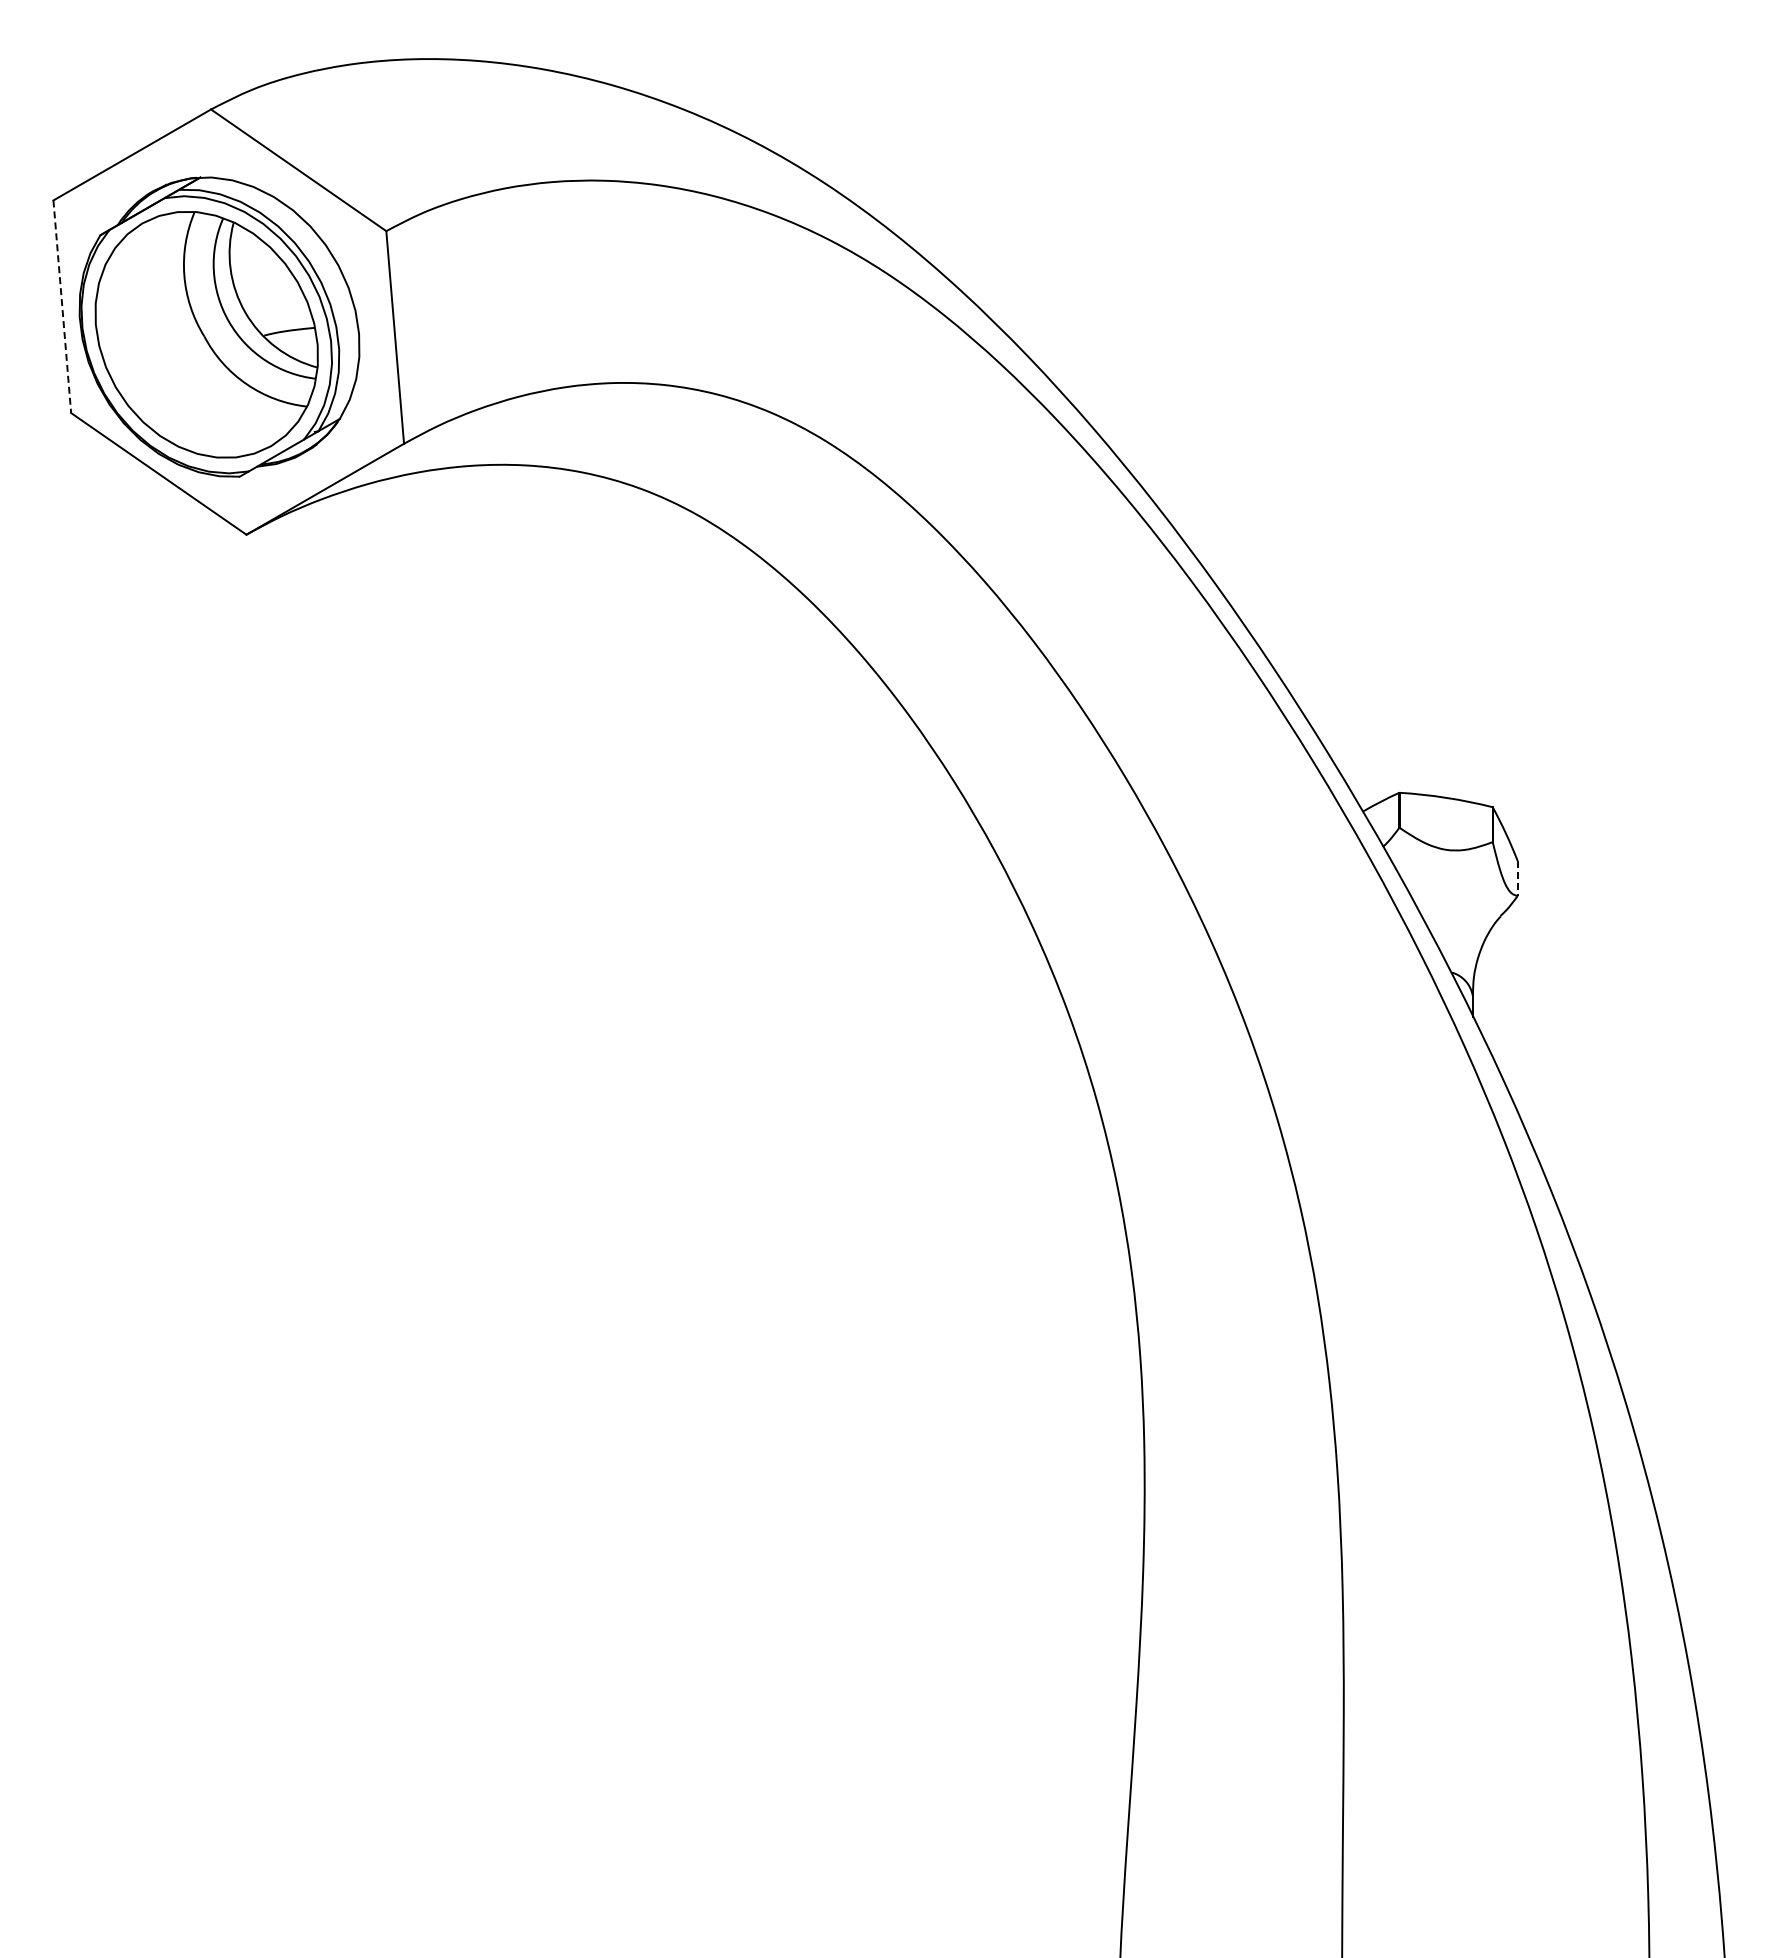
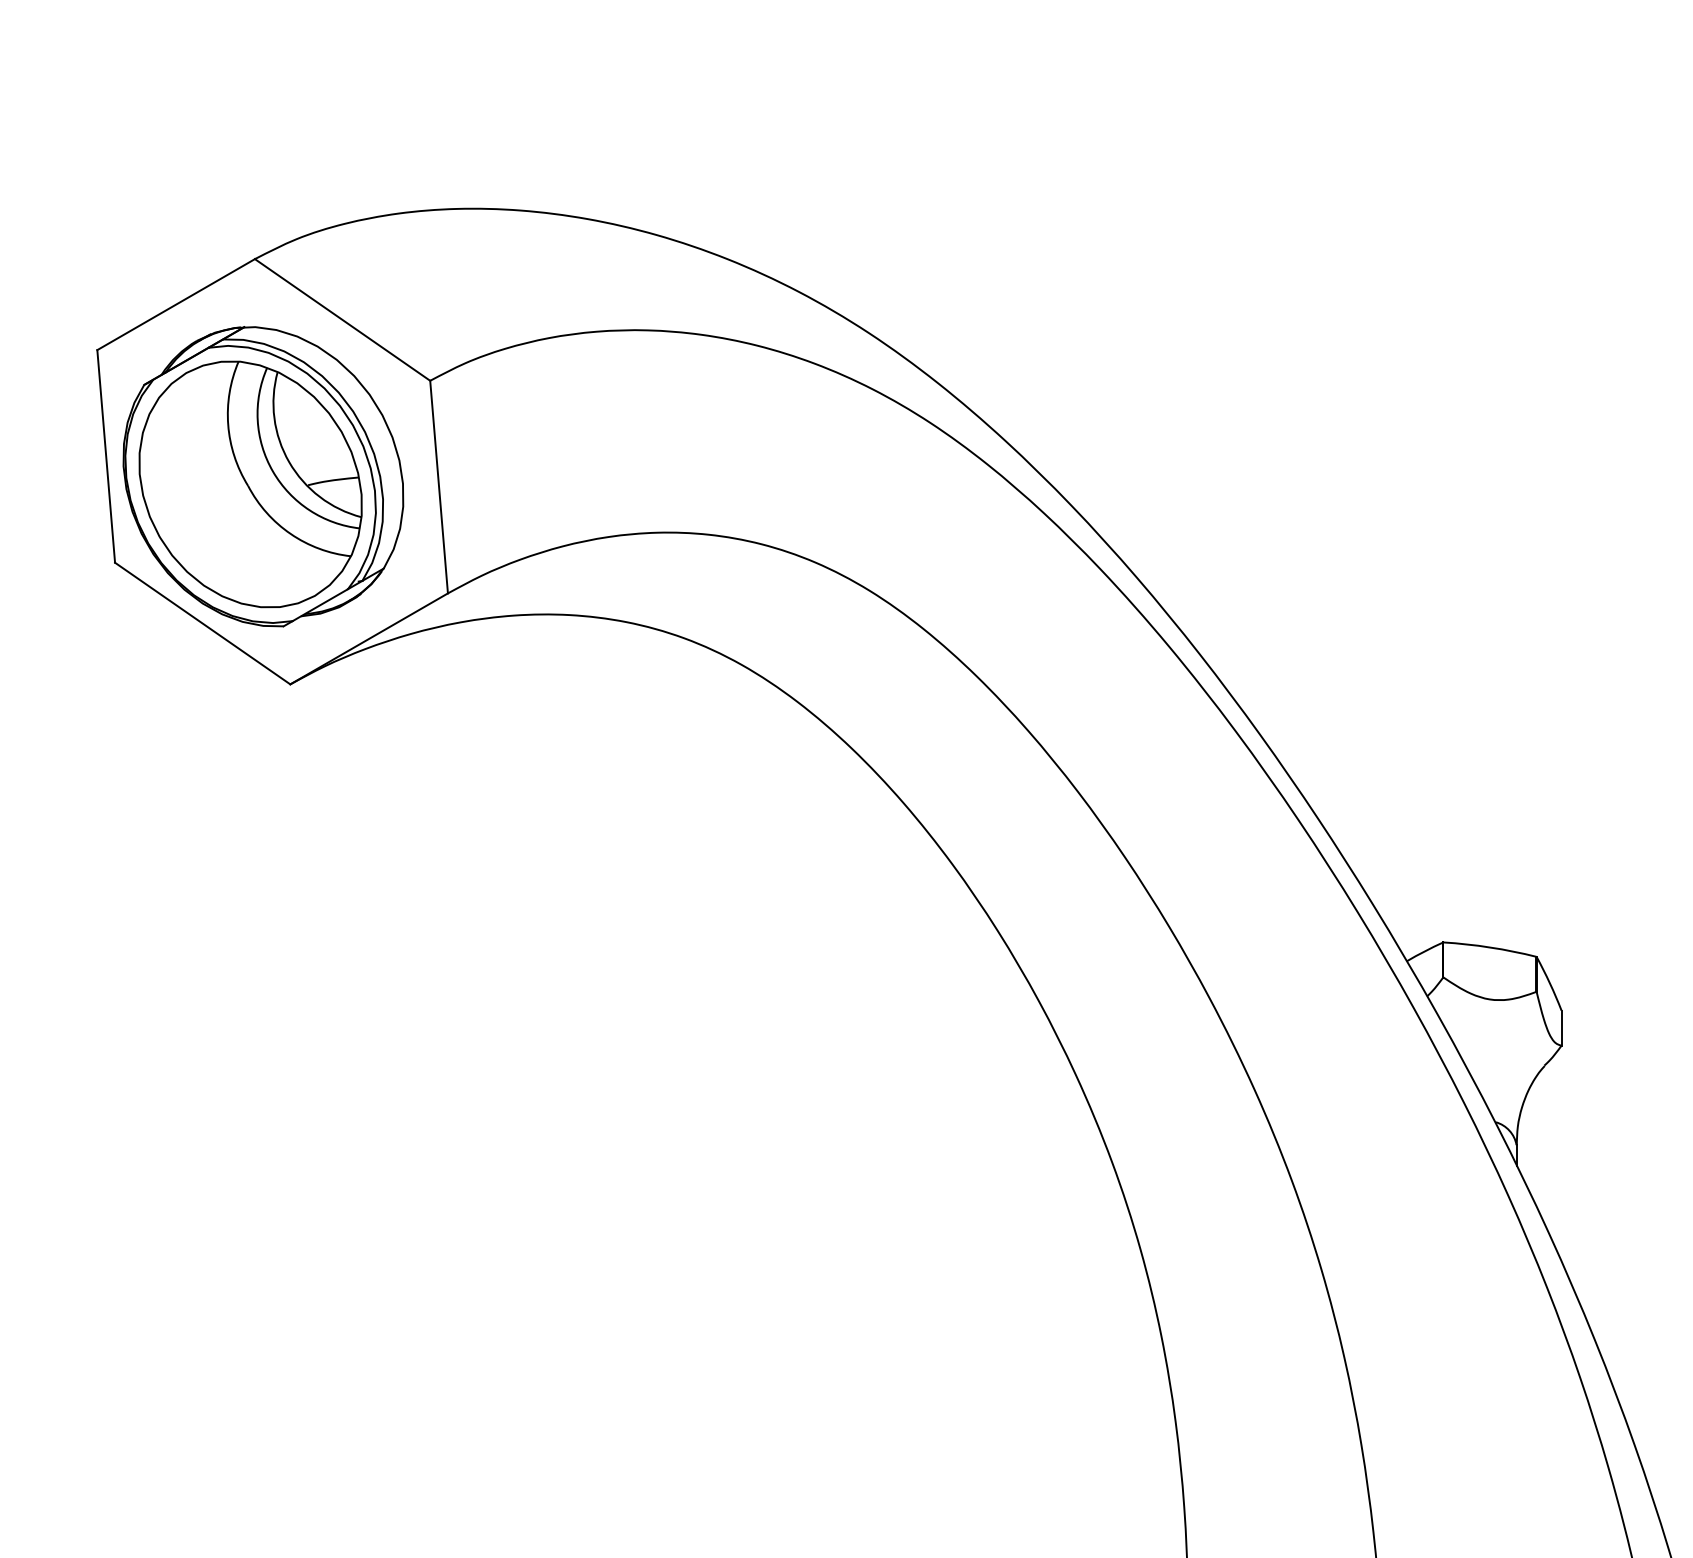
line: (62, 306) -> (106, 456), dashed -> solid
line: (1517, 878) -> (1561, 1028), dashed -> solid

